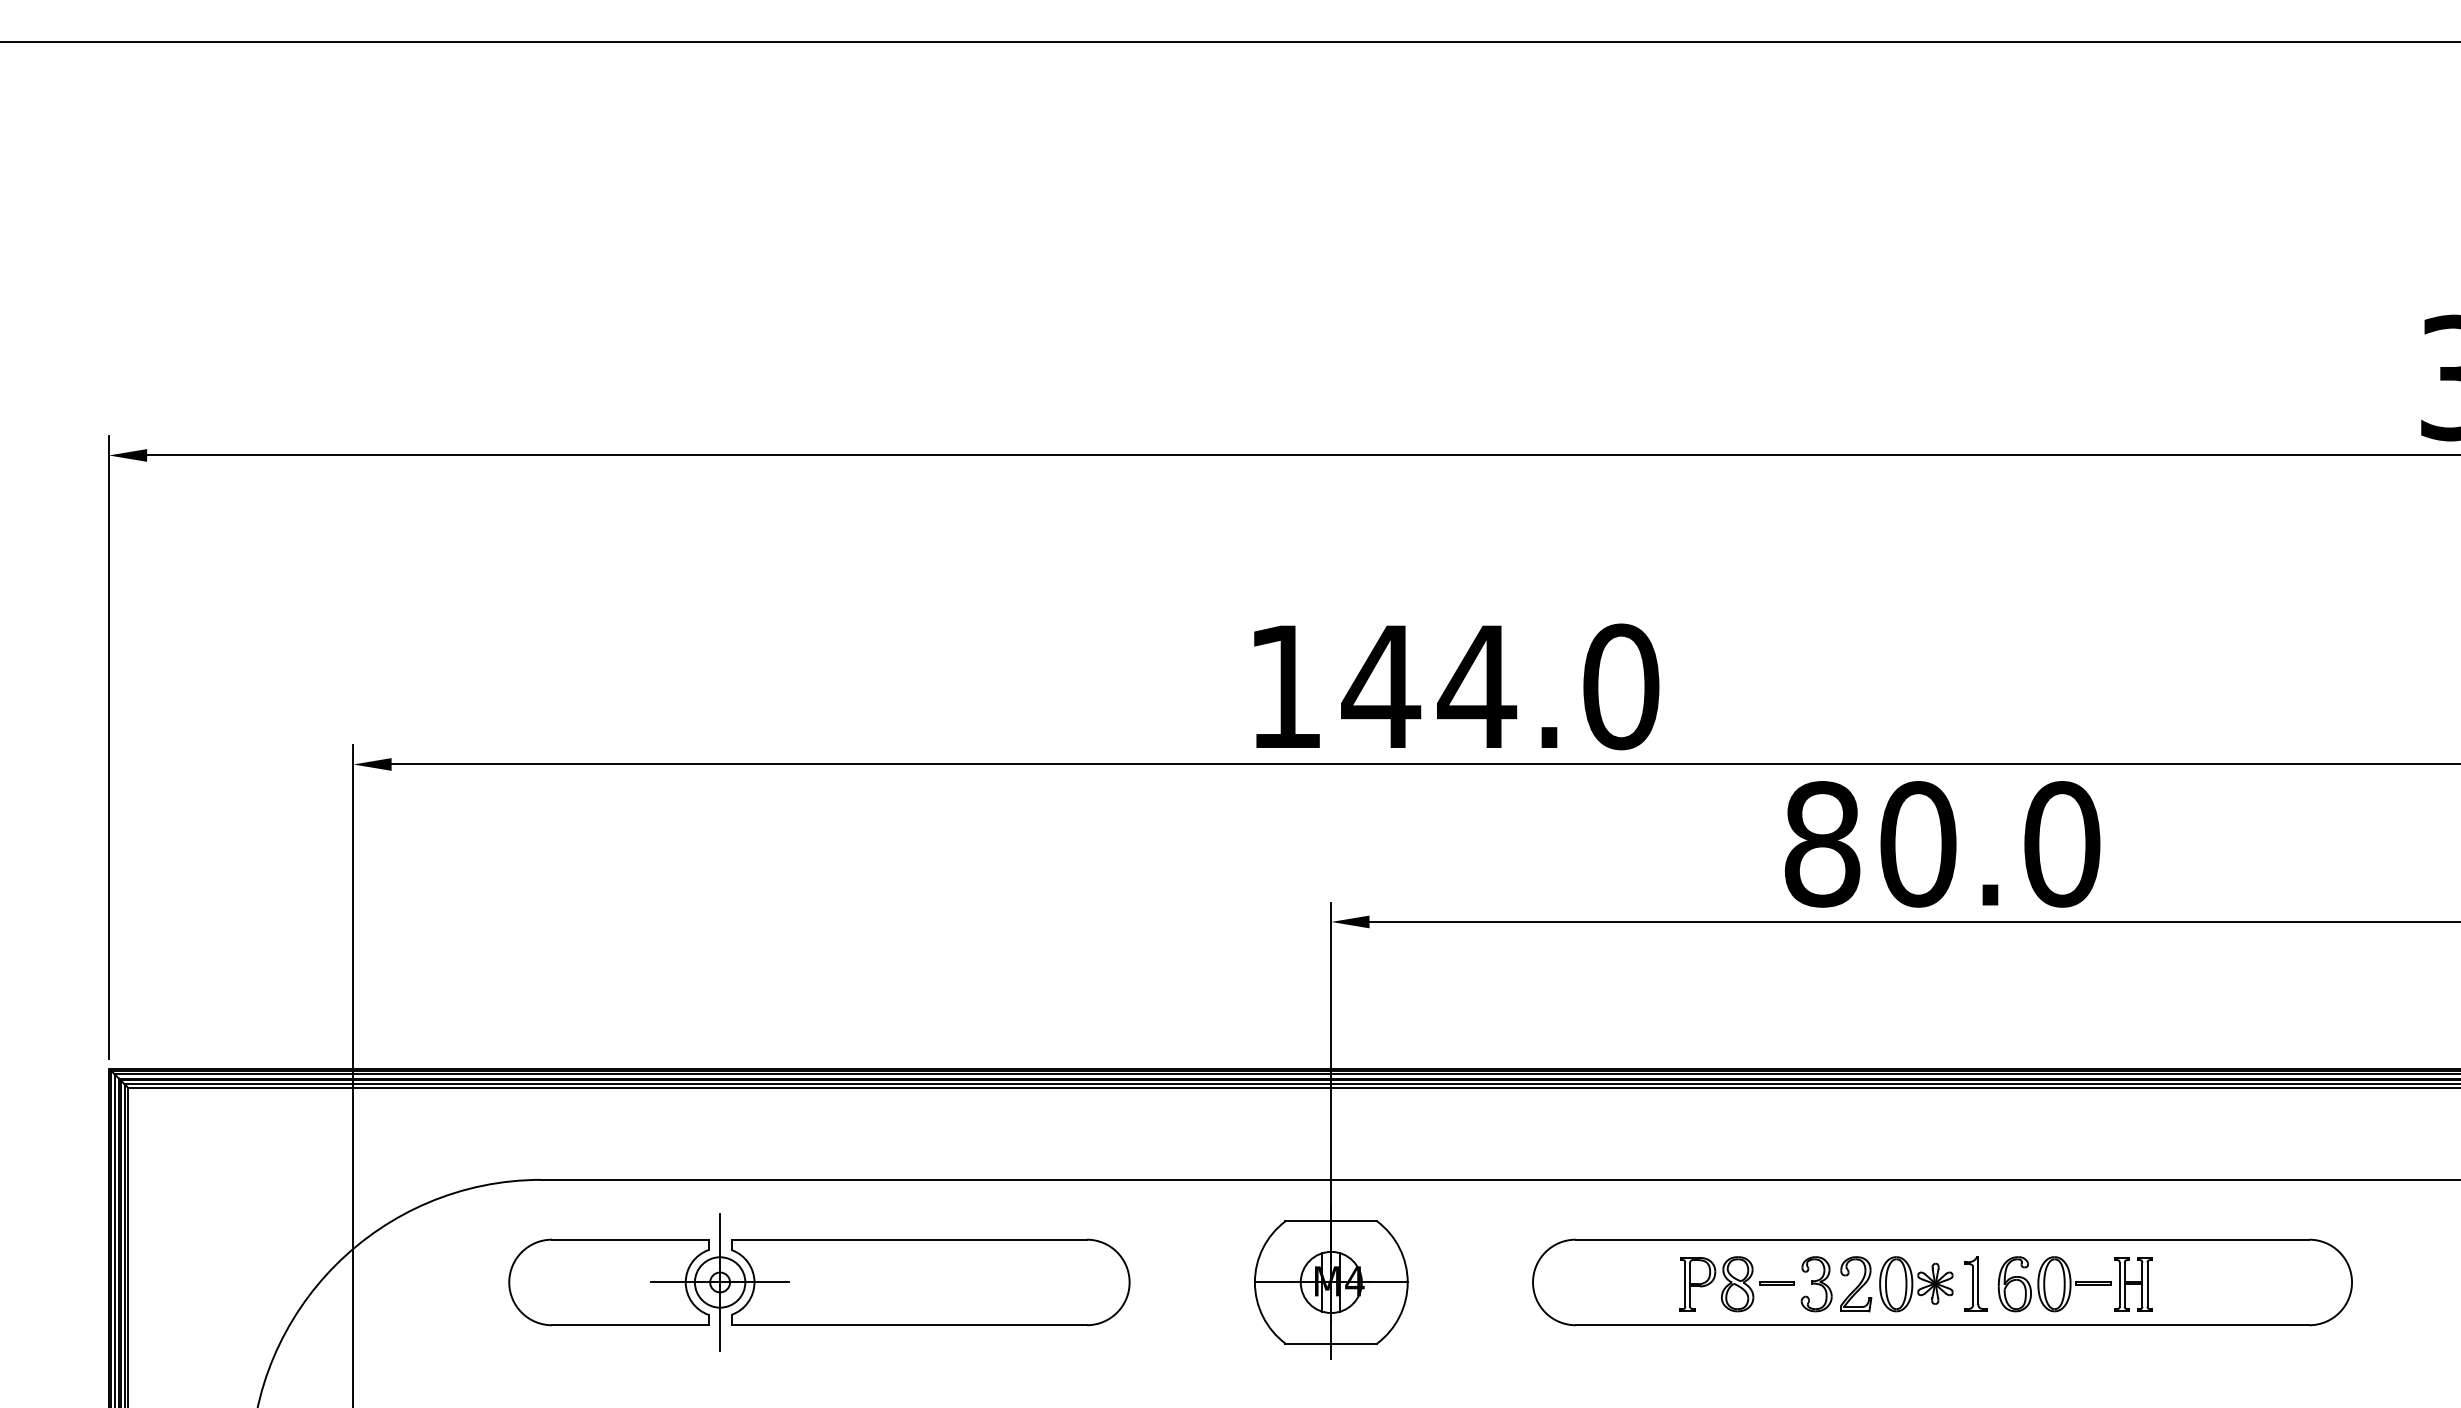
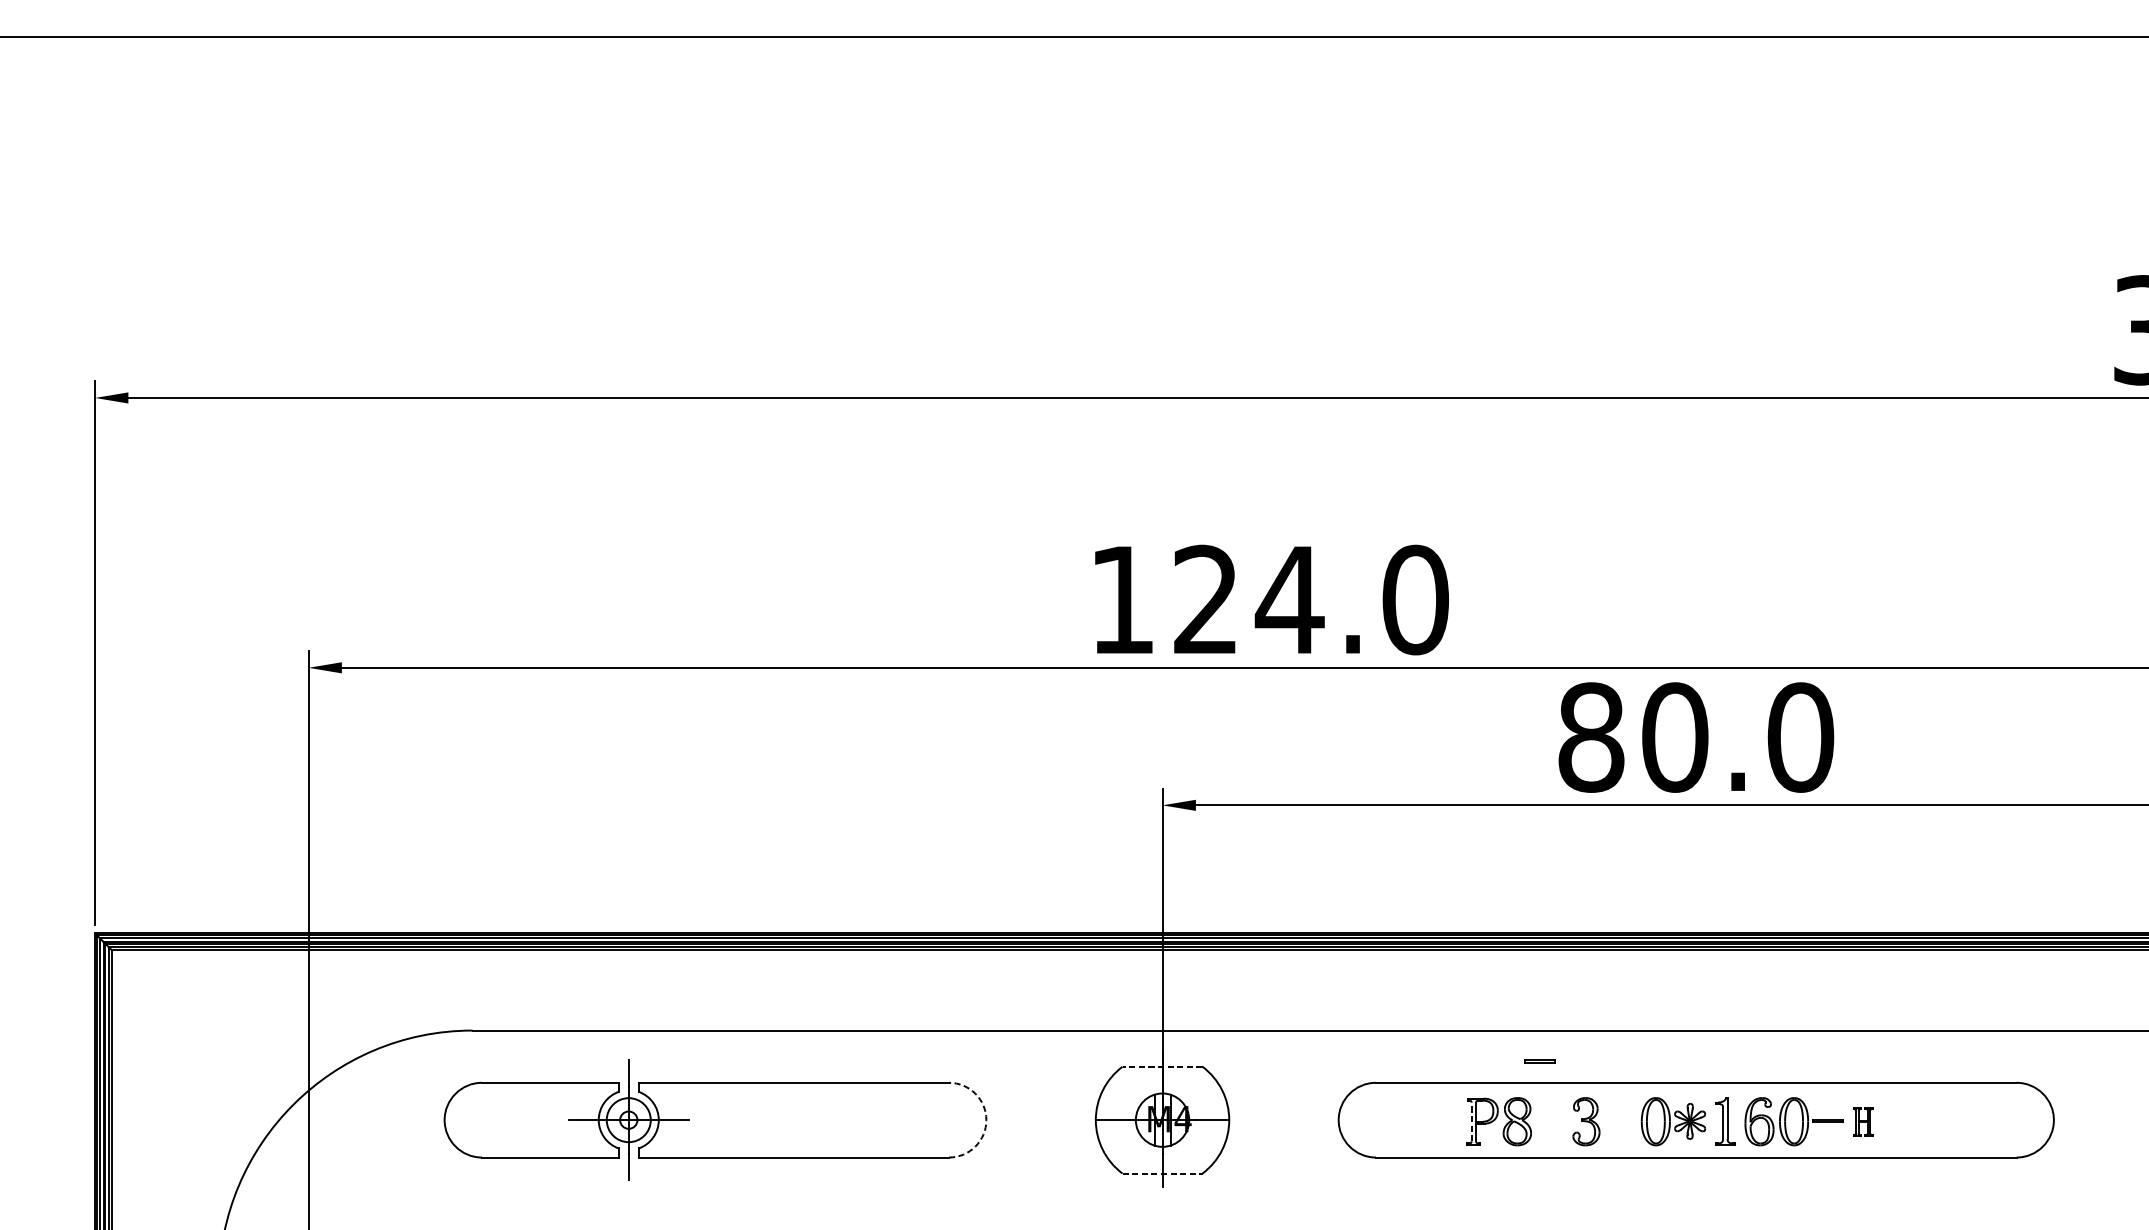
text: (1381, 685) -> (1206, 598), 144.0 -> 124.0
line: (1331, 1221) -> (1162, 1066), solid -> dashed
arc: (1129, 1282) -> (986, 1120), solid -> dashed
line: (1776, 1282) -> (1539, 1060), moved
line: (1685, 1284) -> (1471, 1121), solid -> dashed
part: (1856, 1284) -> (1621, 1121), removed
part: (2133, 1284) -> (1863, 1121), size x0.6
line: (1331, 1343) -> (1162, 1173), solid -> dashed

